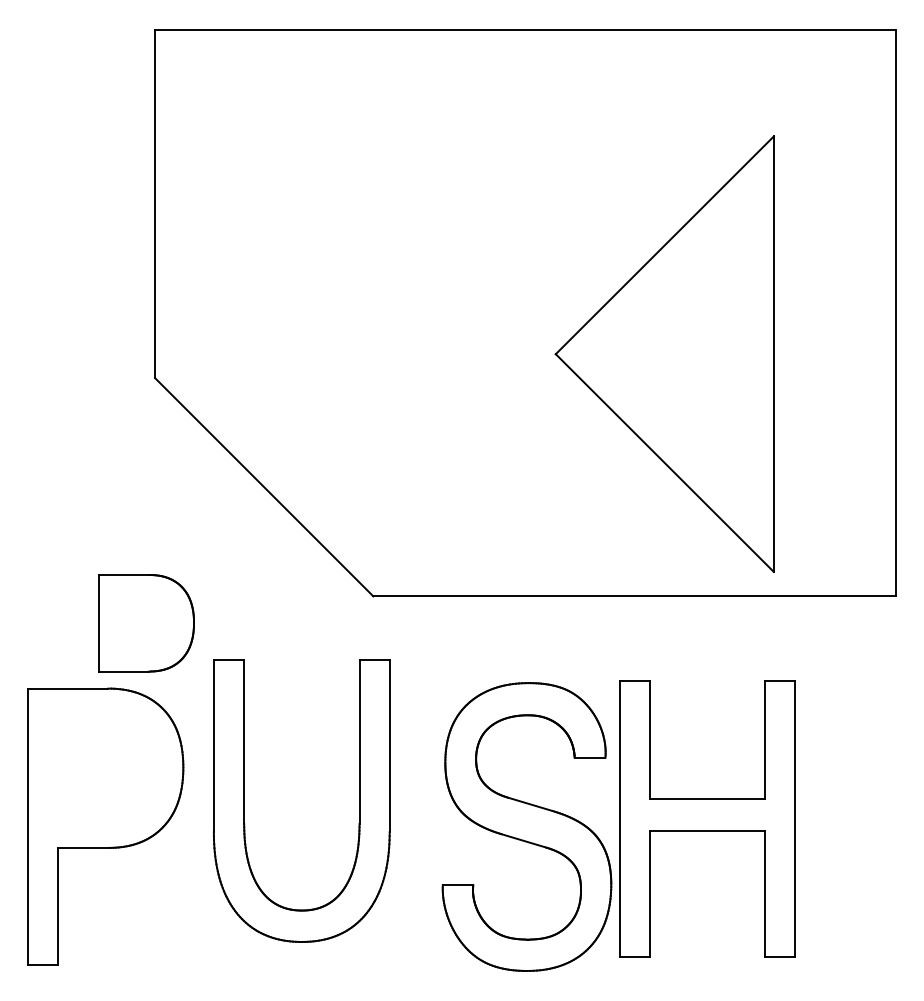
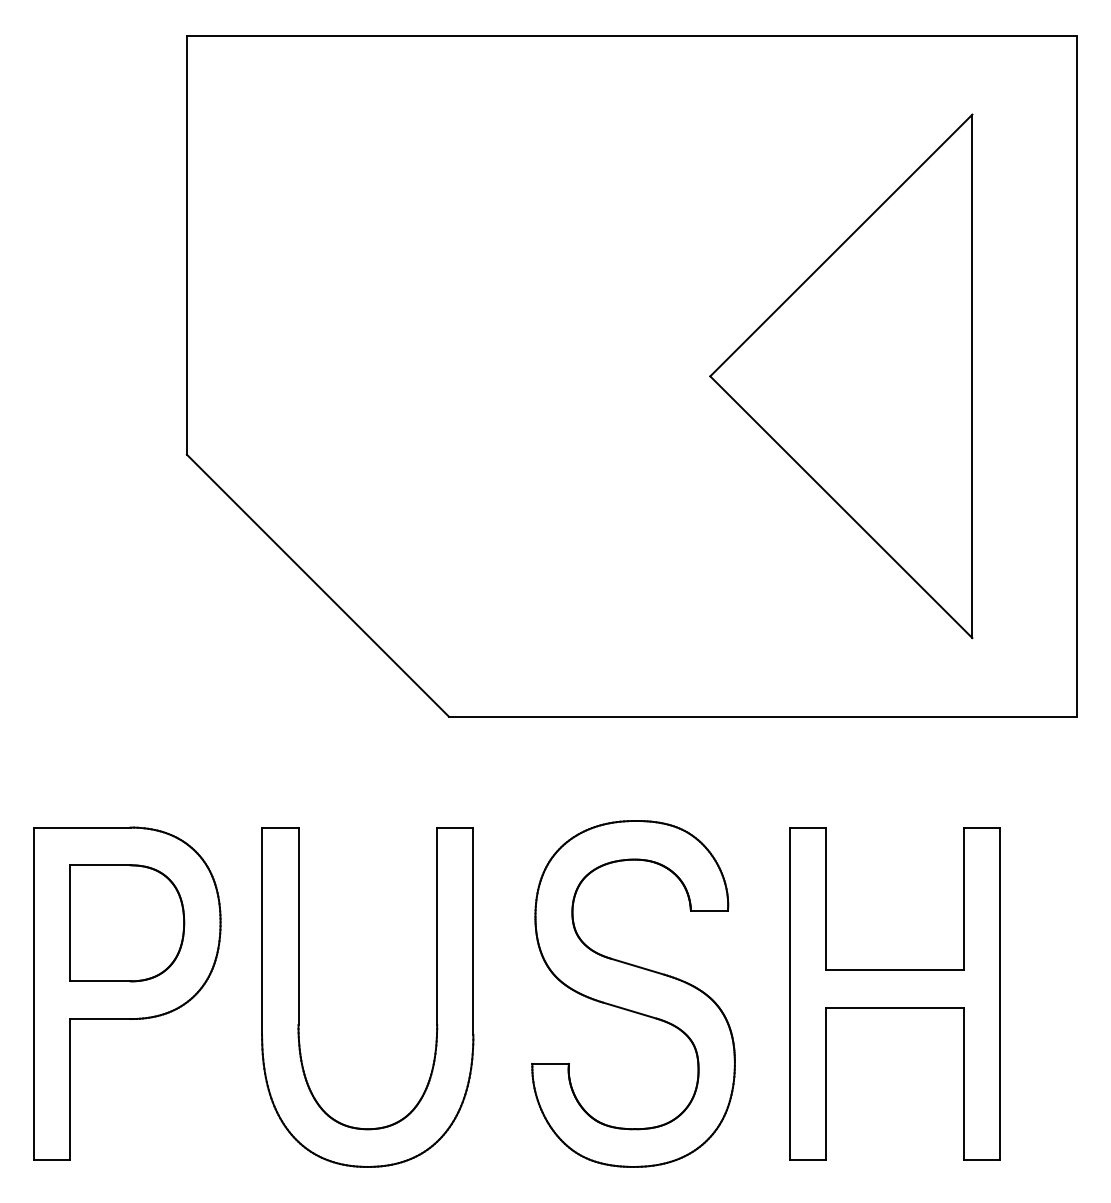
part: (664, 353) -> (840, 375), moved
part: (146, 623) -> (127, 923), moved
part: (244, 800) -> (298, 996), moved
part: (707, 818) -> (895, 993), moved

